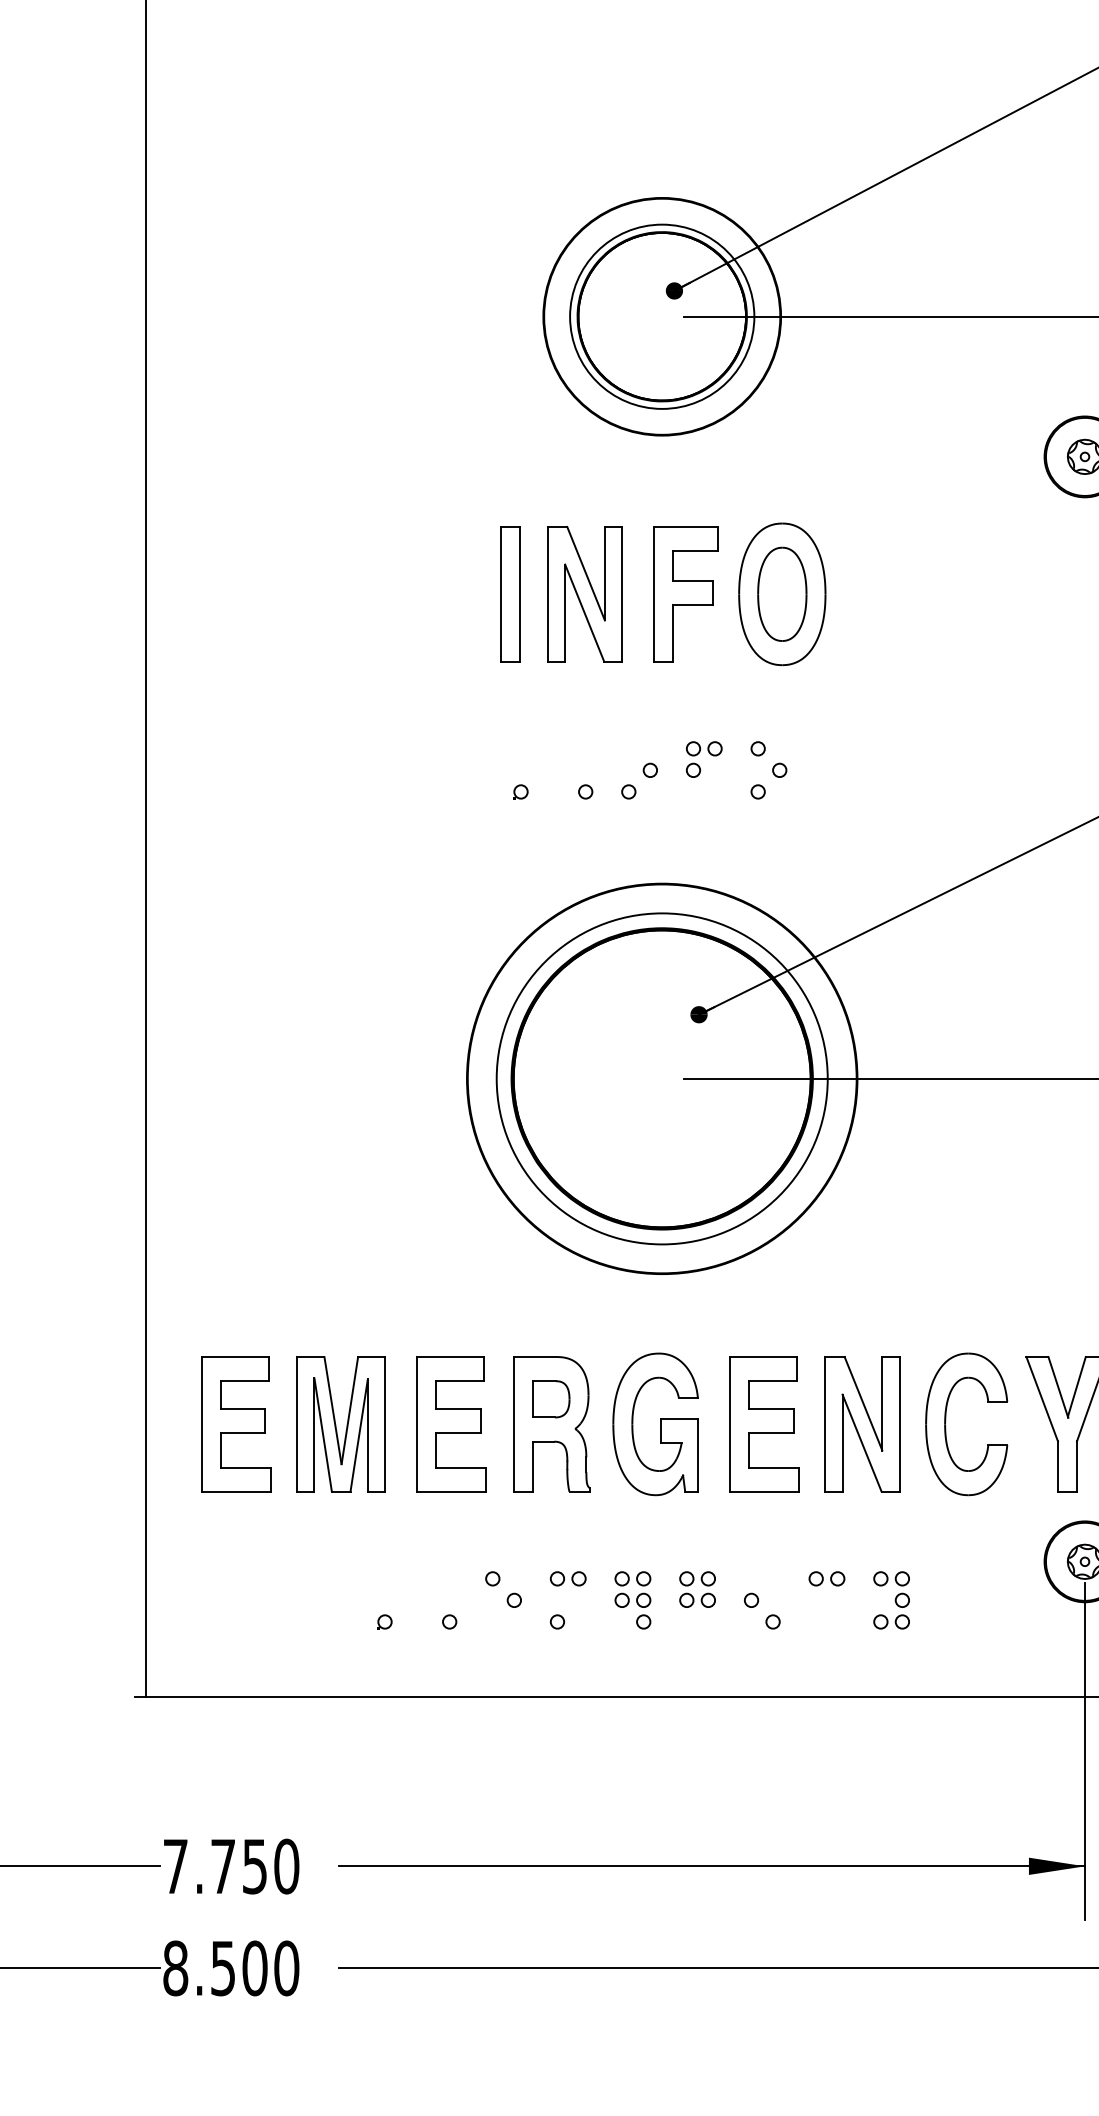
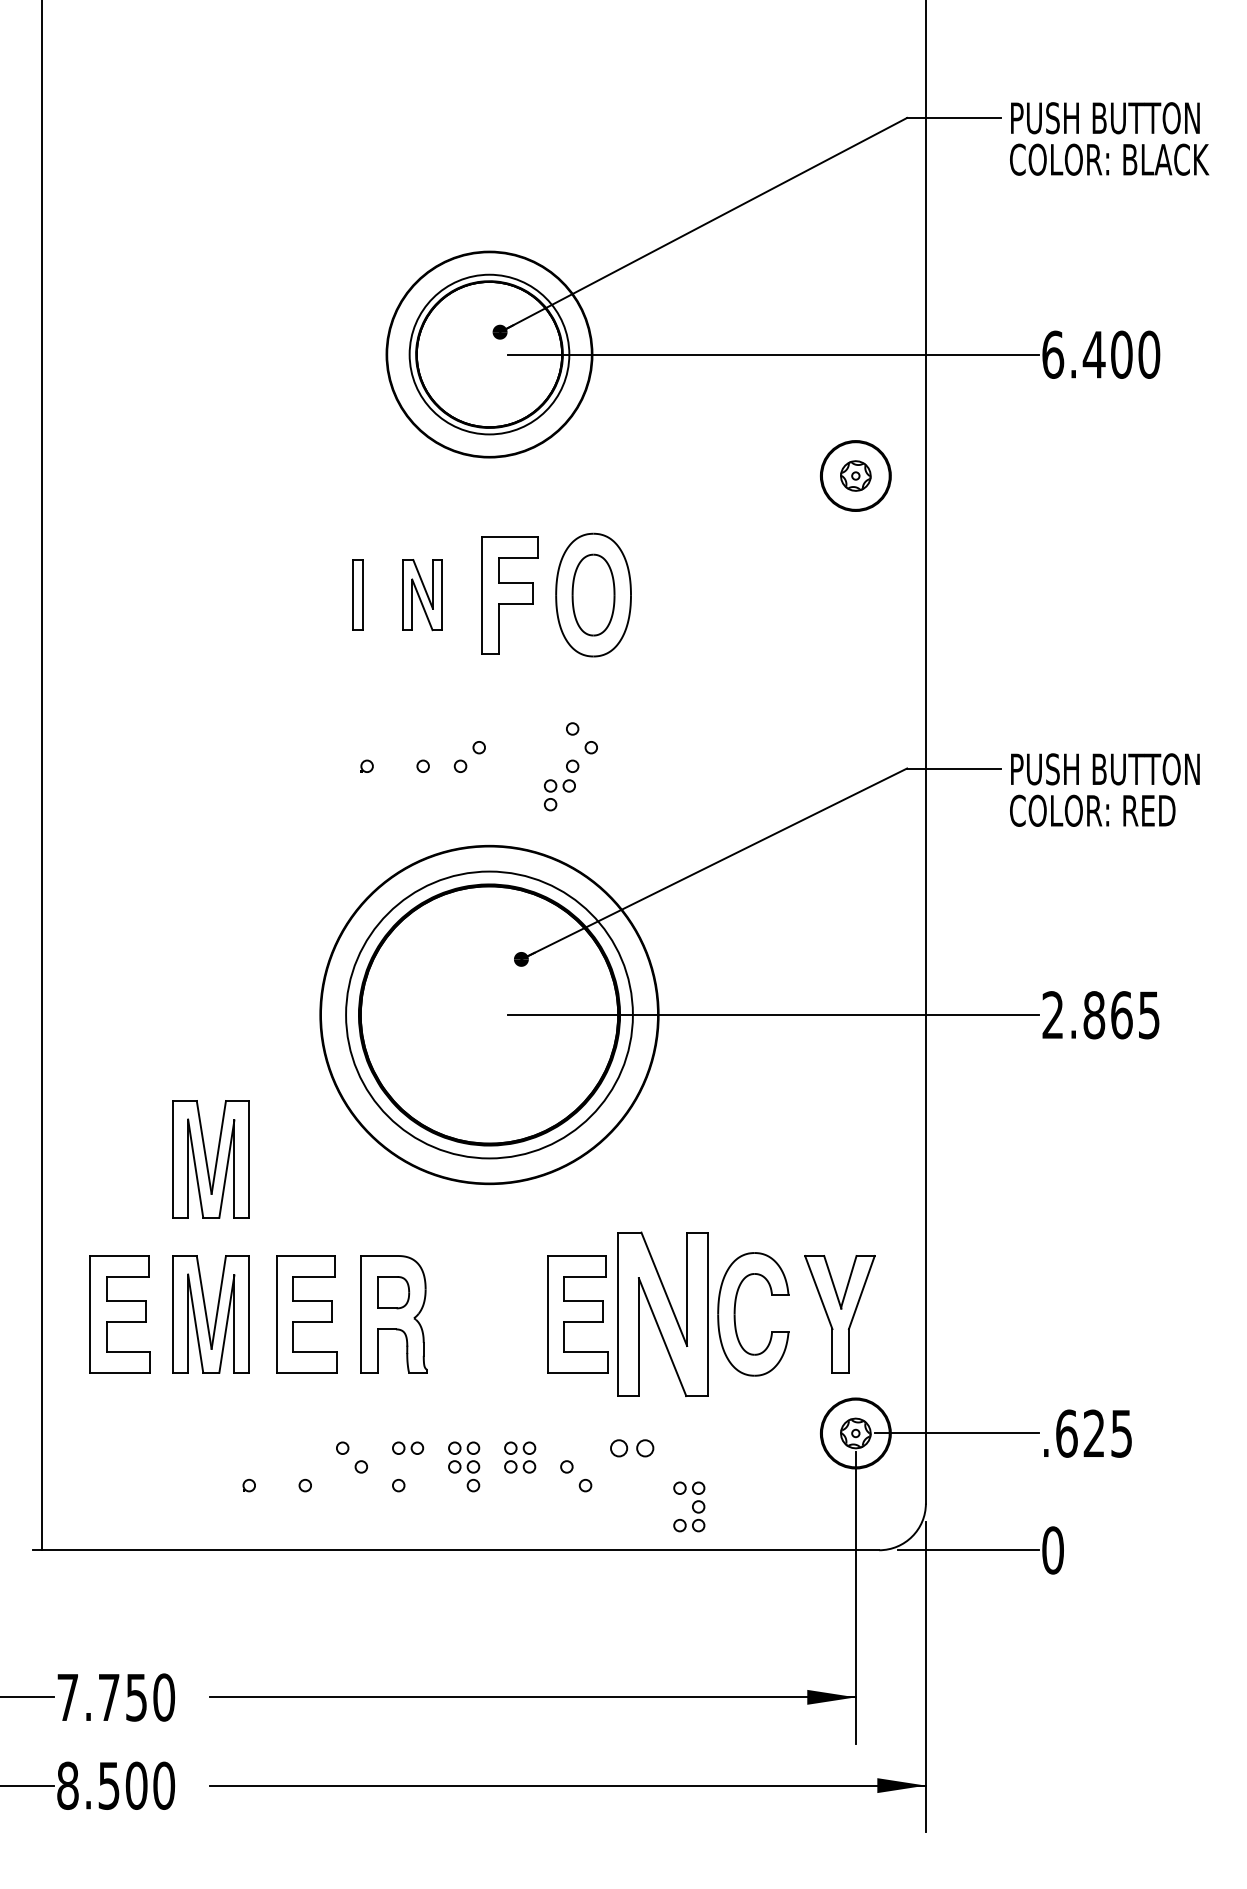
part: (584, 593) -> (422, 594), size x0.6
part: (509, 594) -> (357, 595), size x0.6
part: (699, 754) -> (555, 790), moved
part: (340, 1245) -> (210, 1159), added
part: (655, 1424) -> (483, 1314), removed
part: (861, 1424) -> (662, 1314), size x1.4
part: (827, 1578) -> (632, 1447), size x1.4
part: (891, 1599) -> (689, 1506), moved

